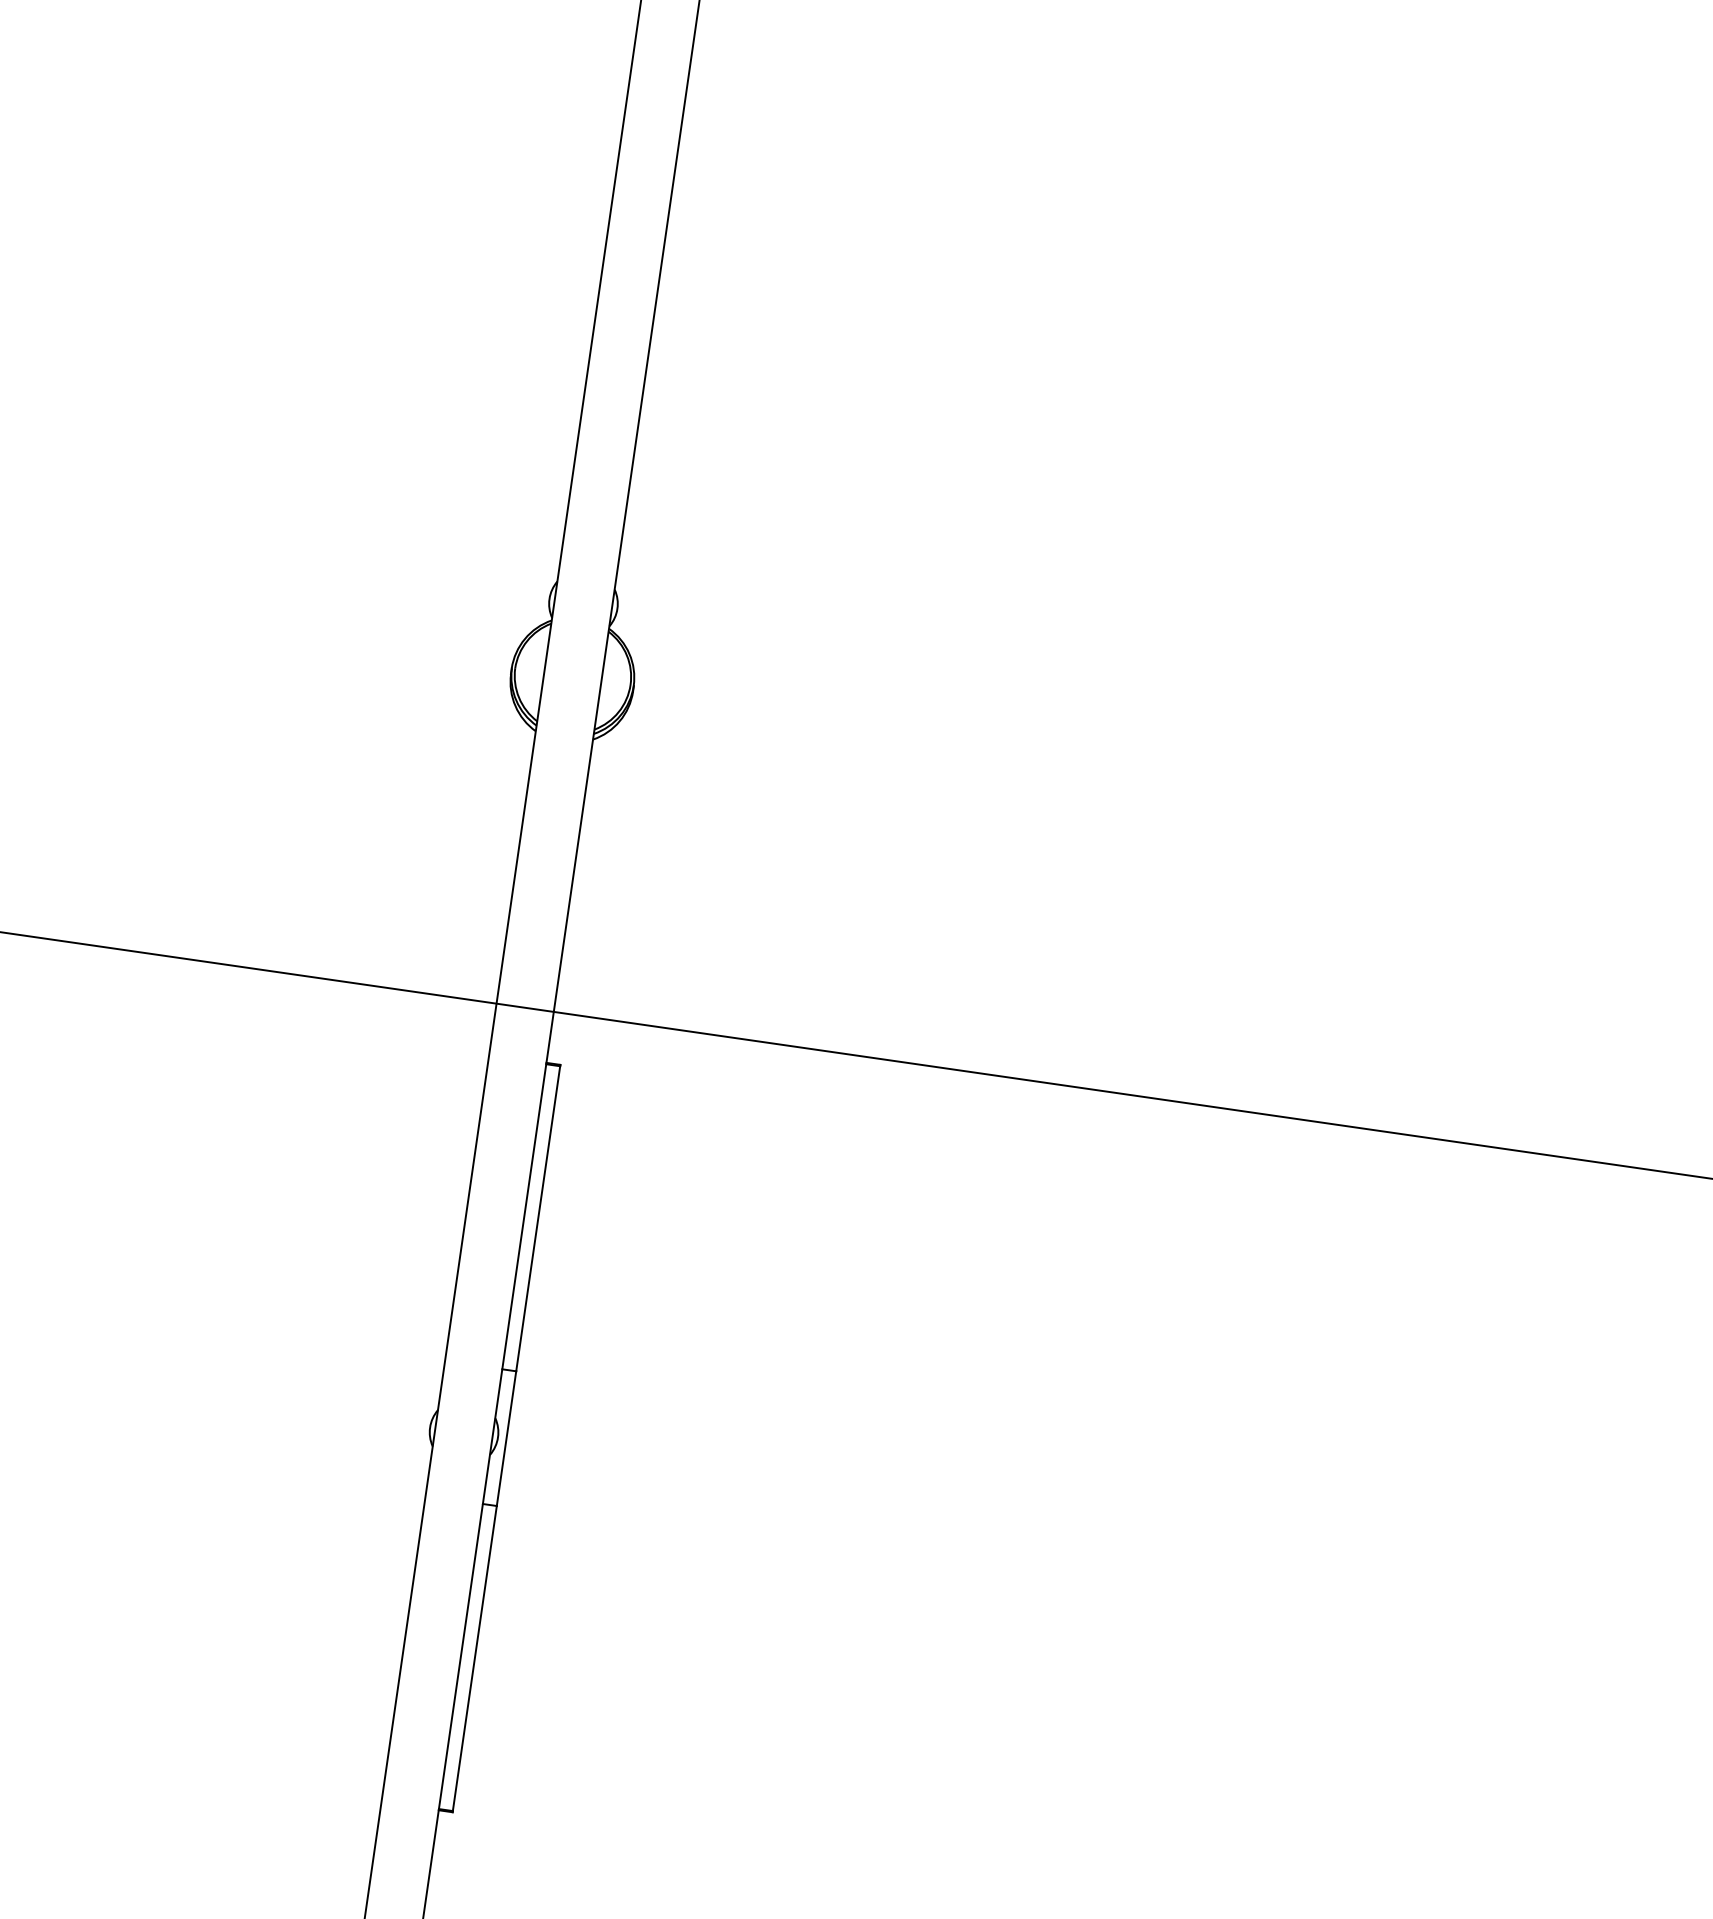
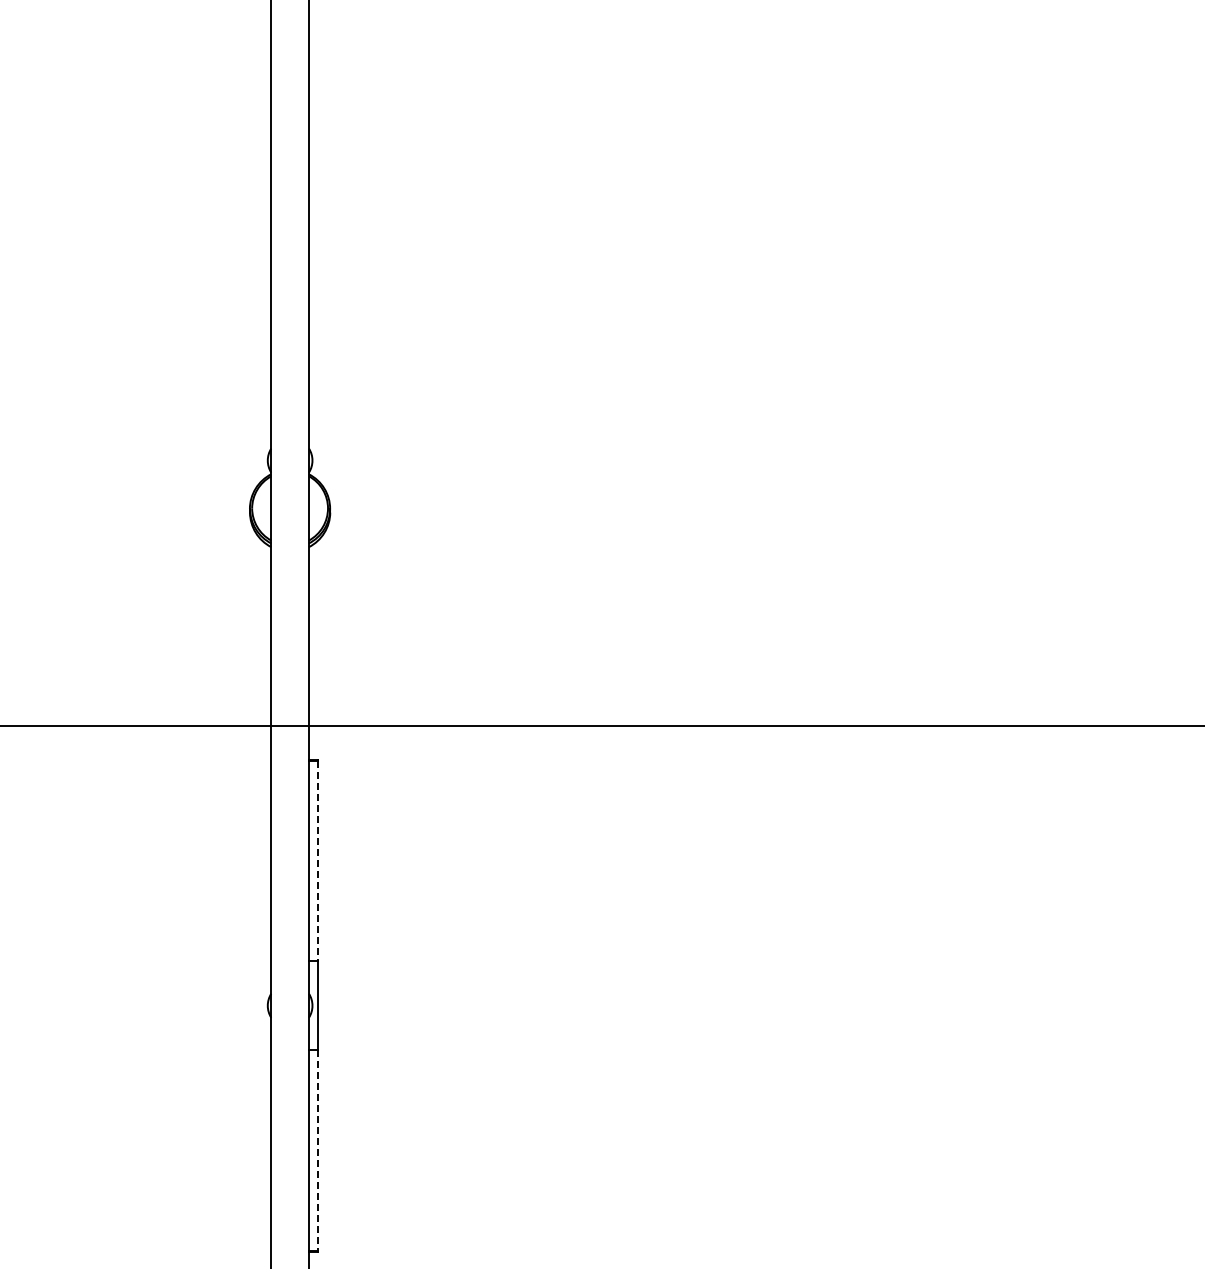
line: (538, 1219) -> (318, 861), solid -> dashed
line: (475, 1658) -> (318, 1150), solid -> dashed

